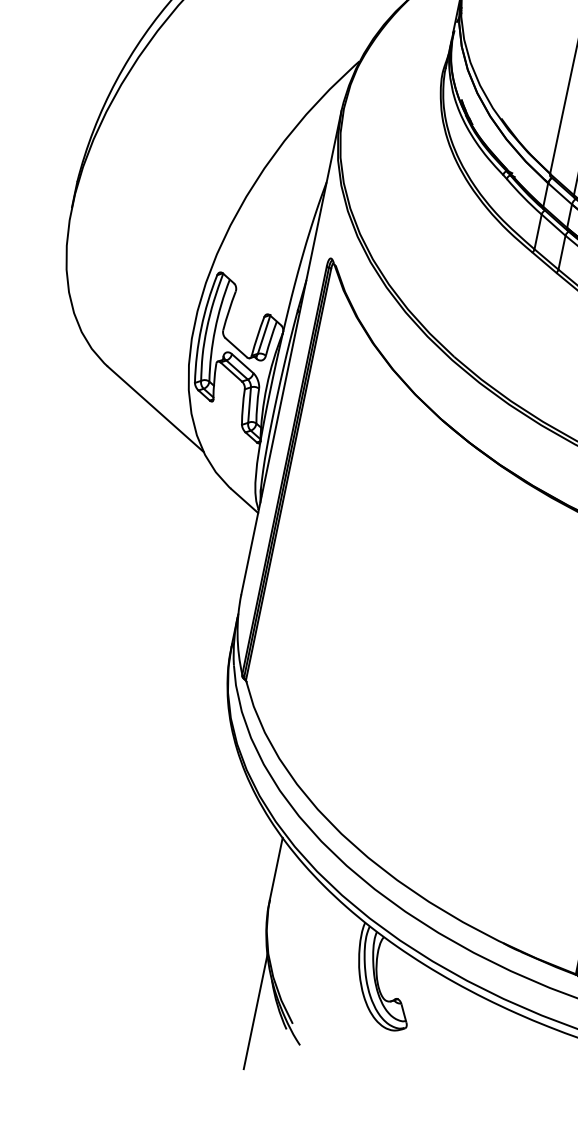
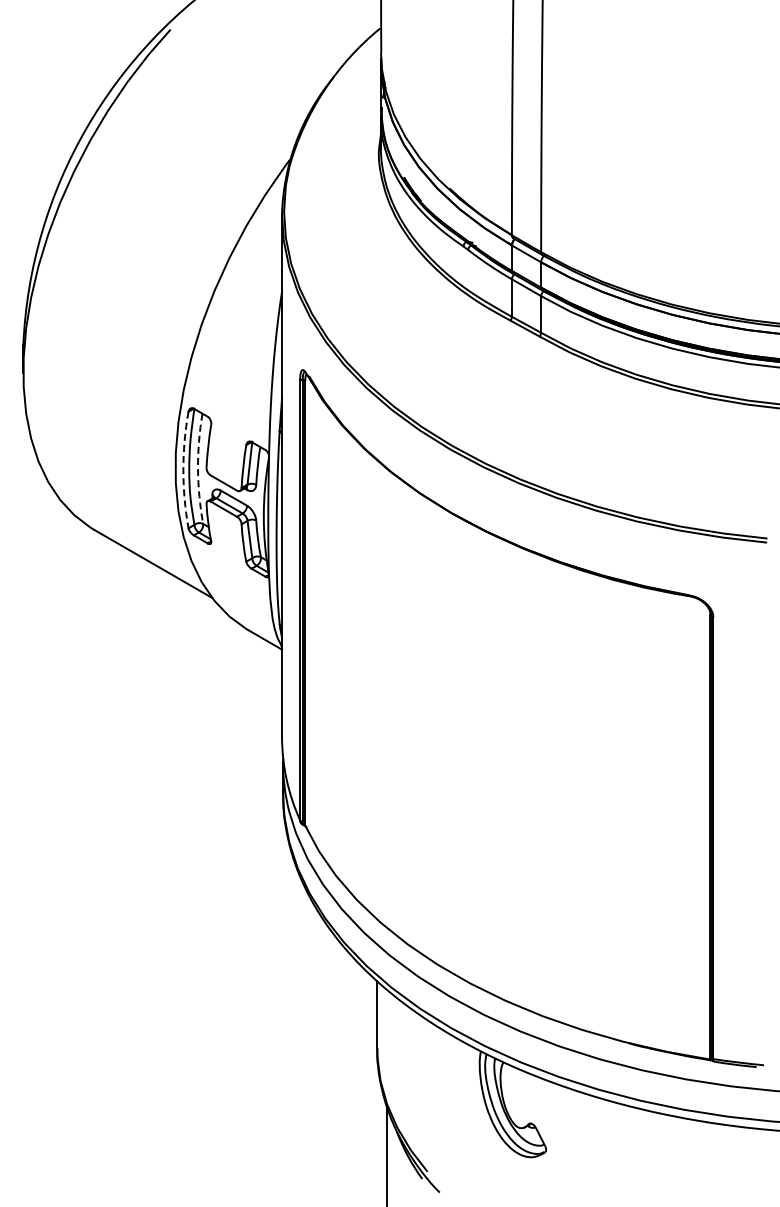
arc: (201, 328) -> (183, 470), solid -> dashed
arc: (215, 329) -> (198, 468), solid -> dashed

